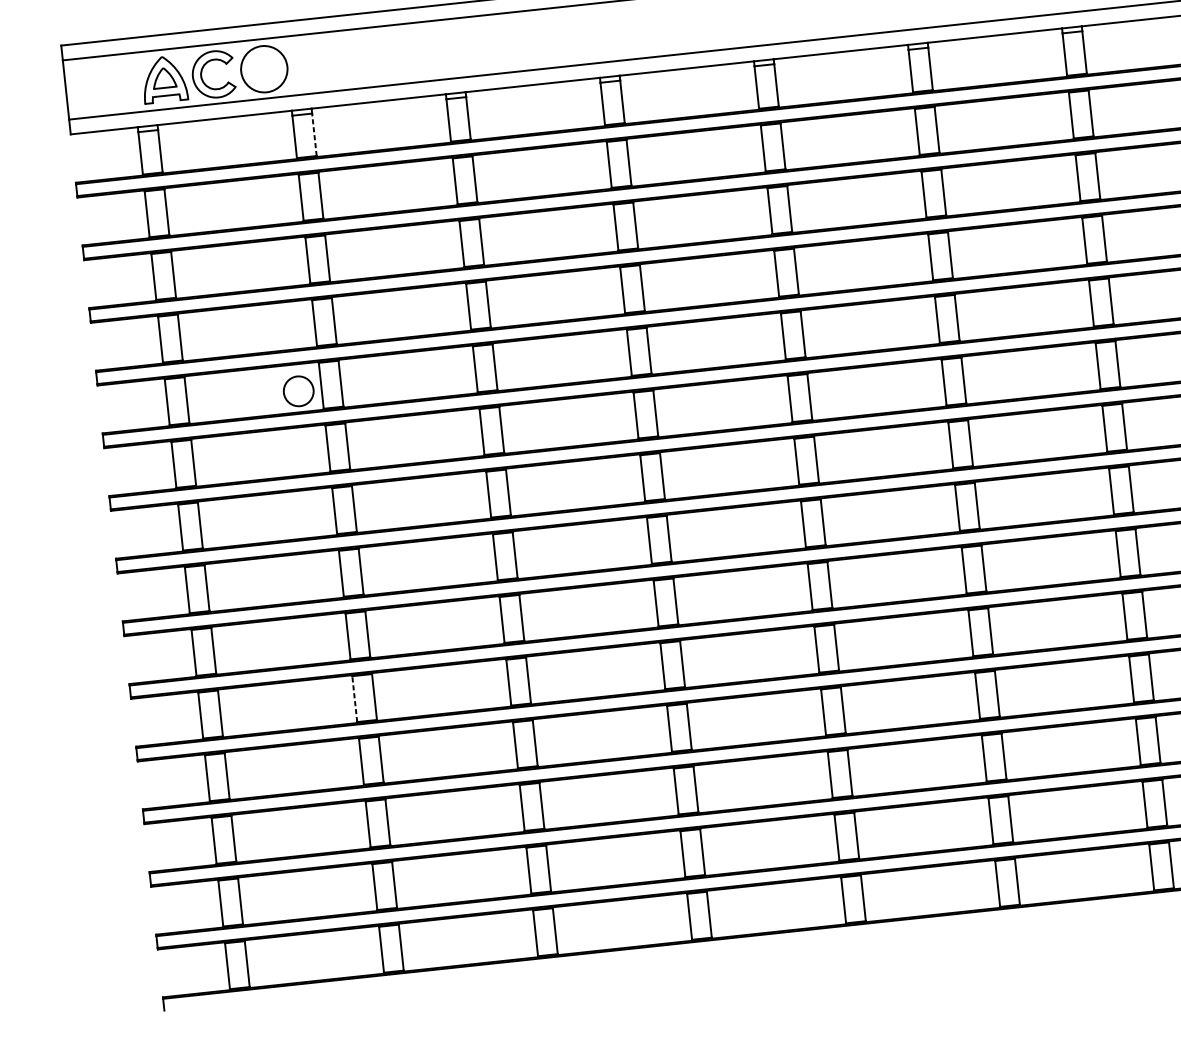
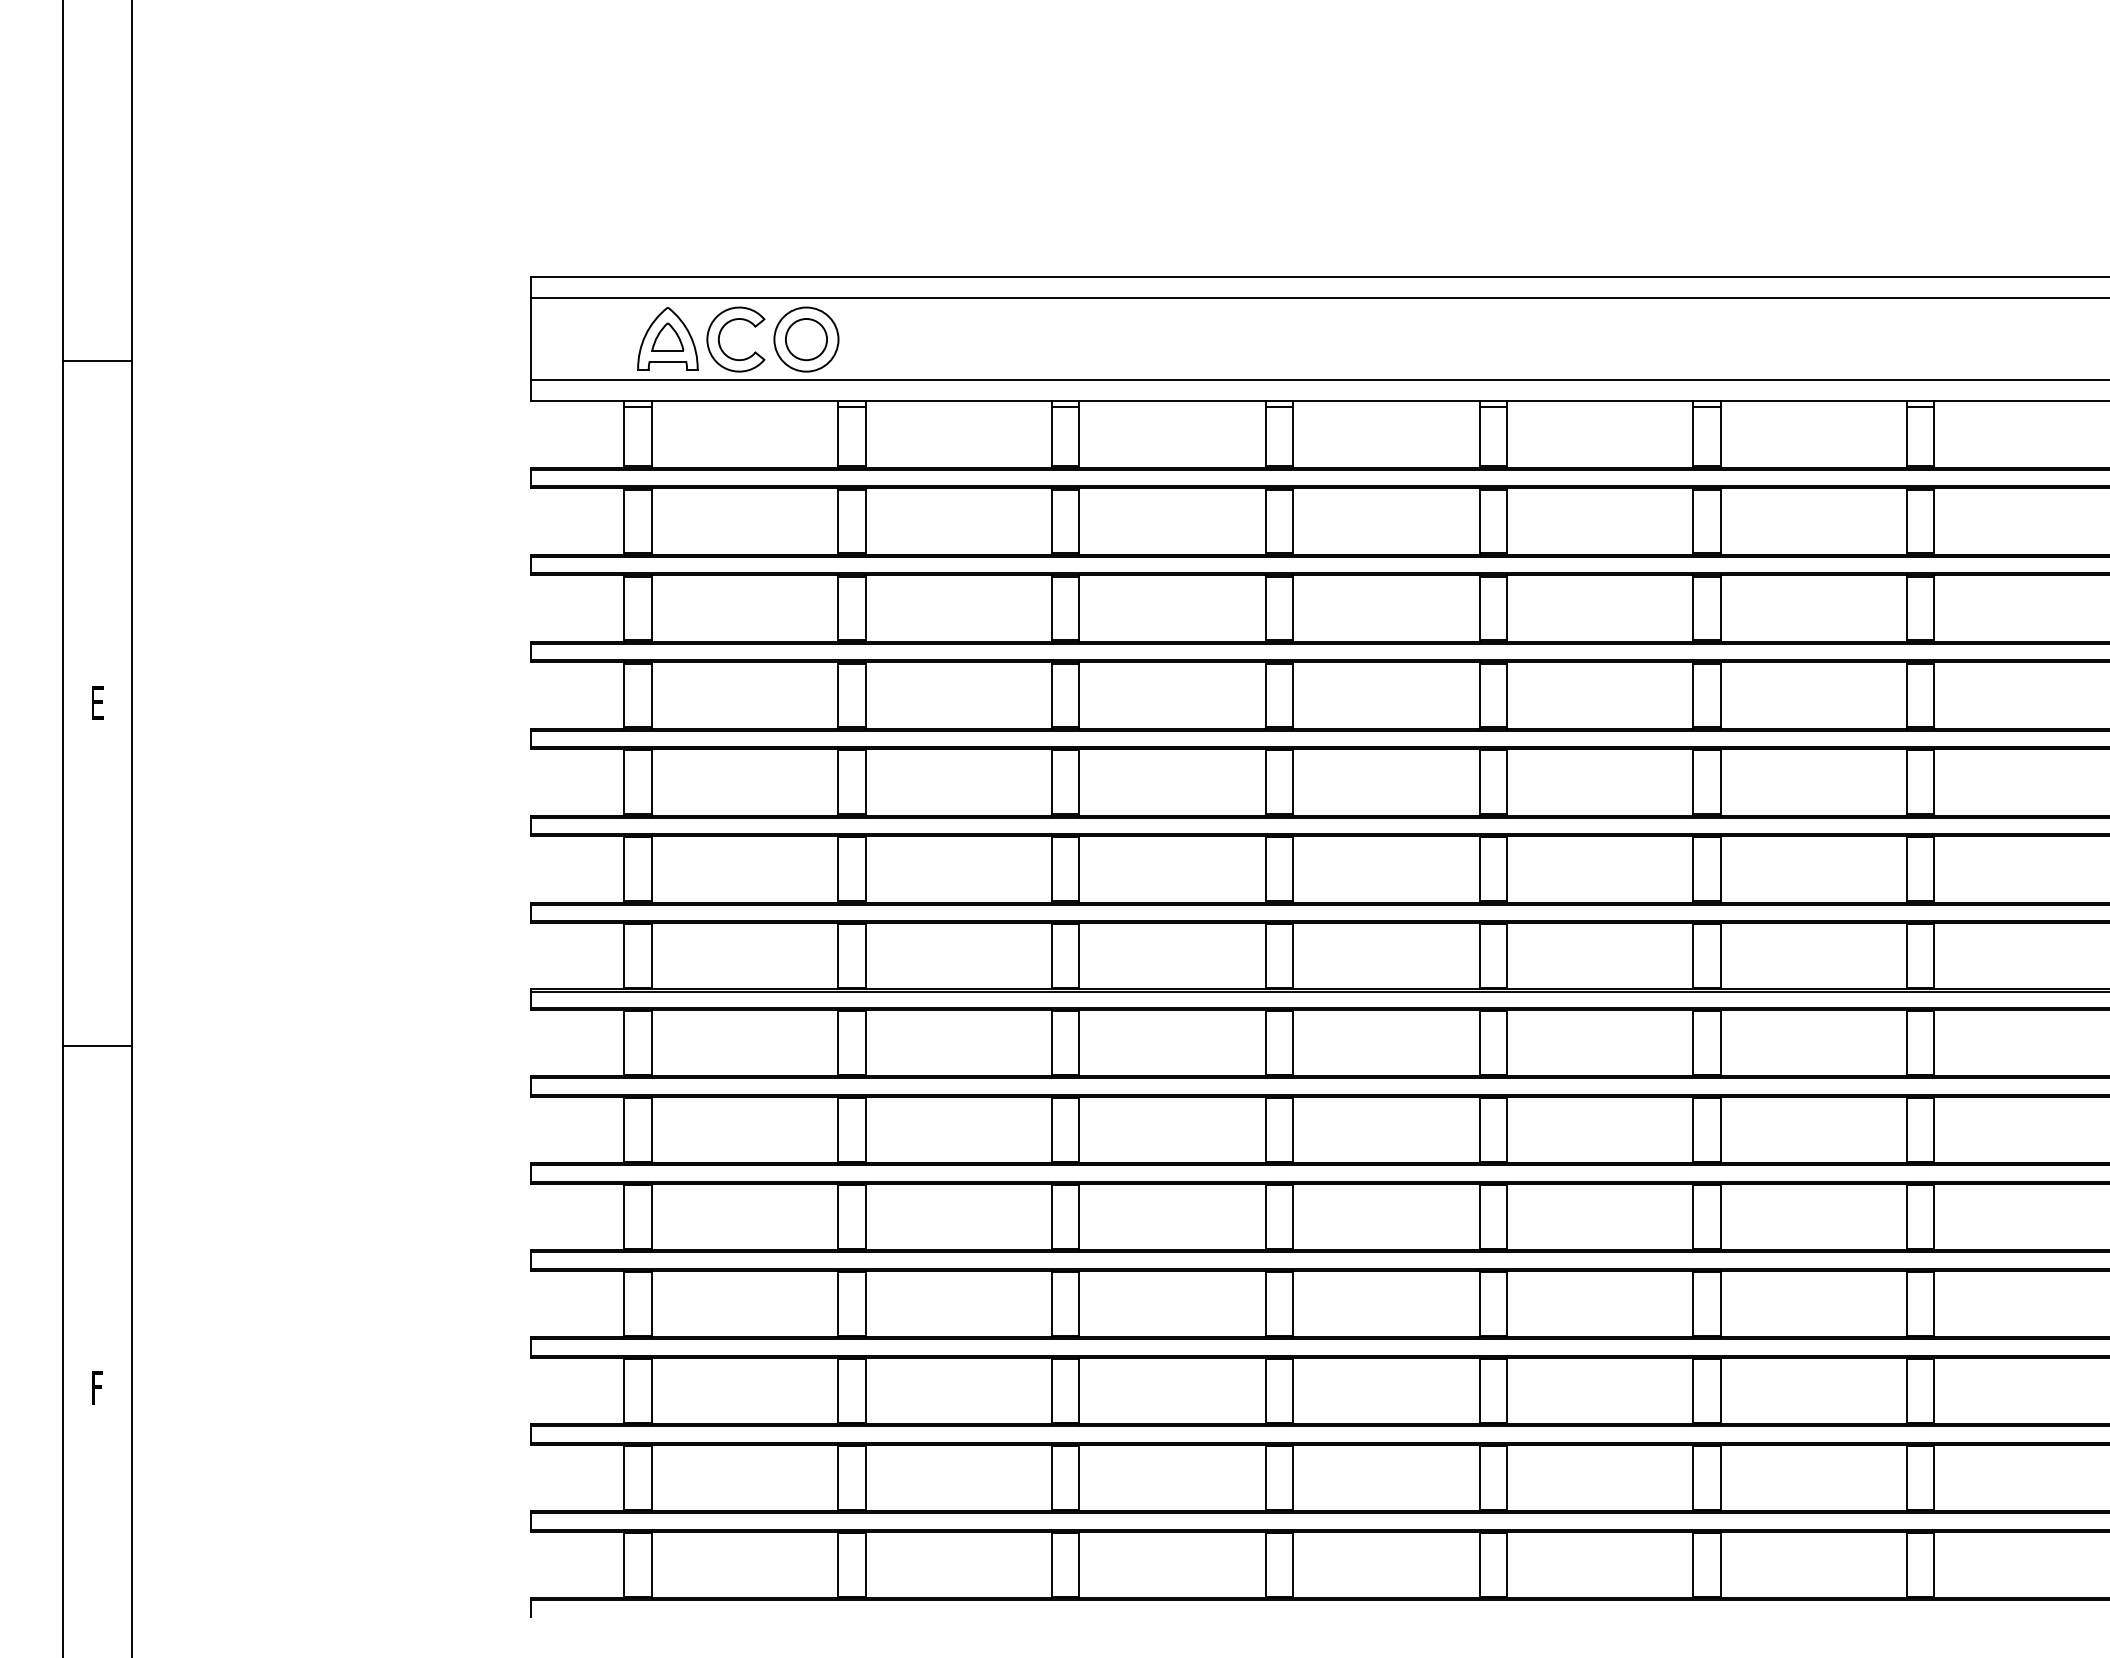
line: (314, 134) -> (865, 436), dashed -> solid
circle: (298, 391) -> (806, 339), moved
line: (355, 699) -> (838, 1217), dashed -> solid

